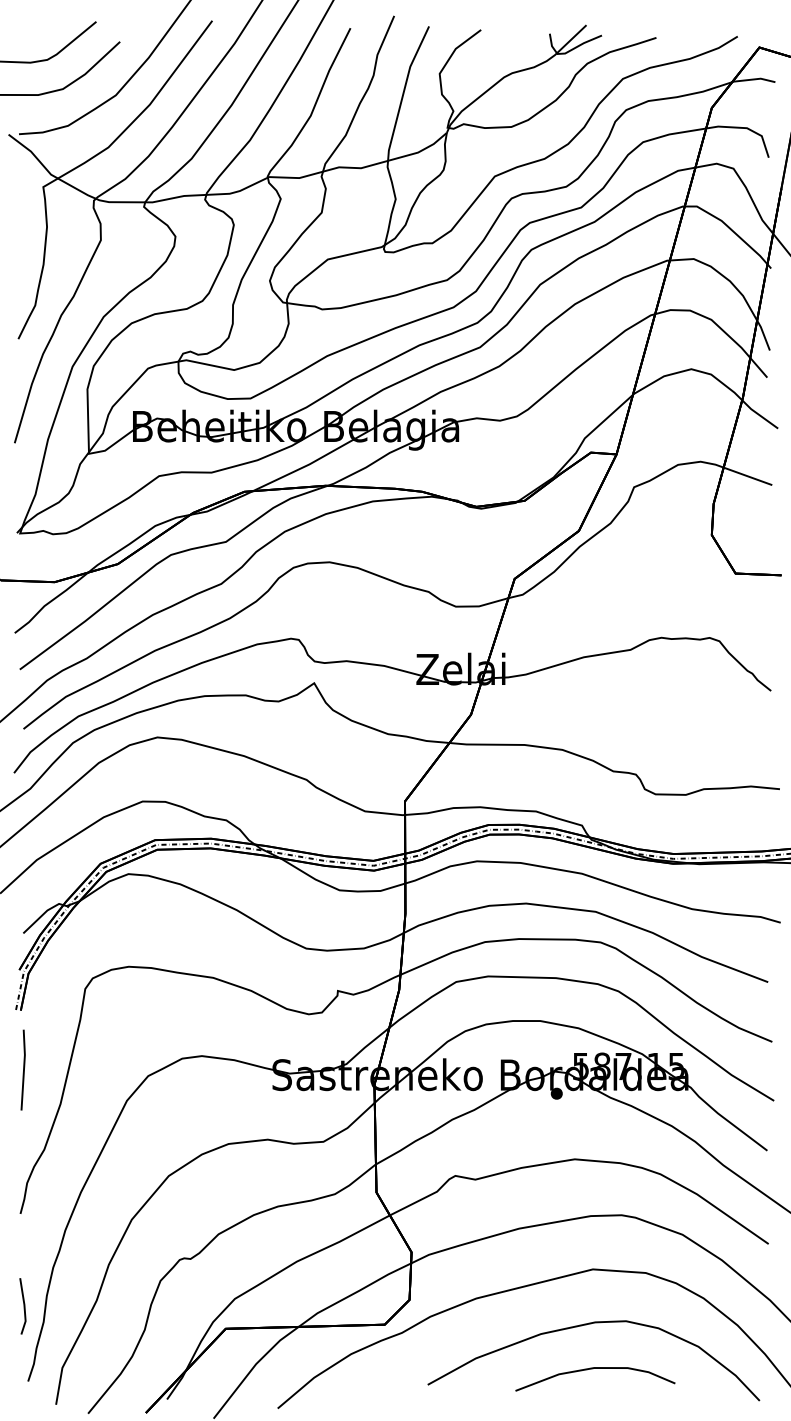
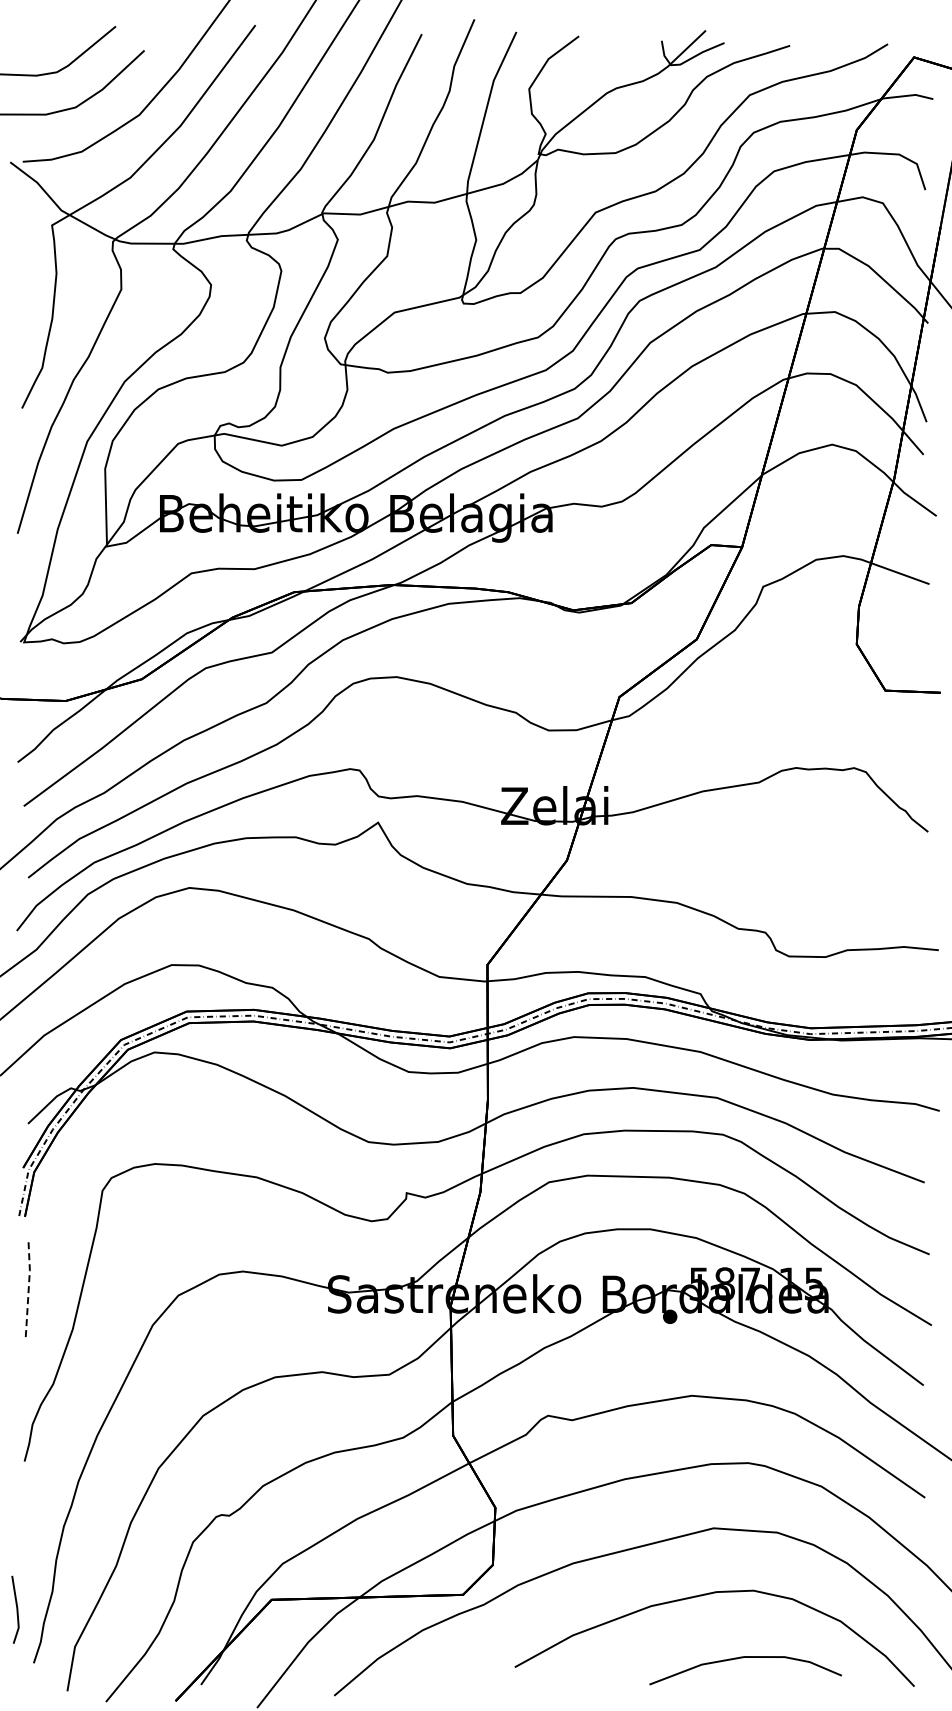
line: (23, 1069) -> (28, 1287), solid -> dashed
line: (23, 1306) -> (16, 1609), moved
curve: (593, 1369) -> (743, 1658), moved

